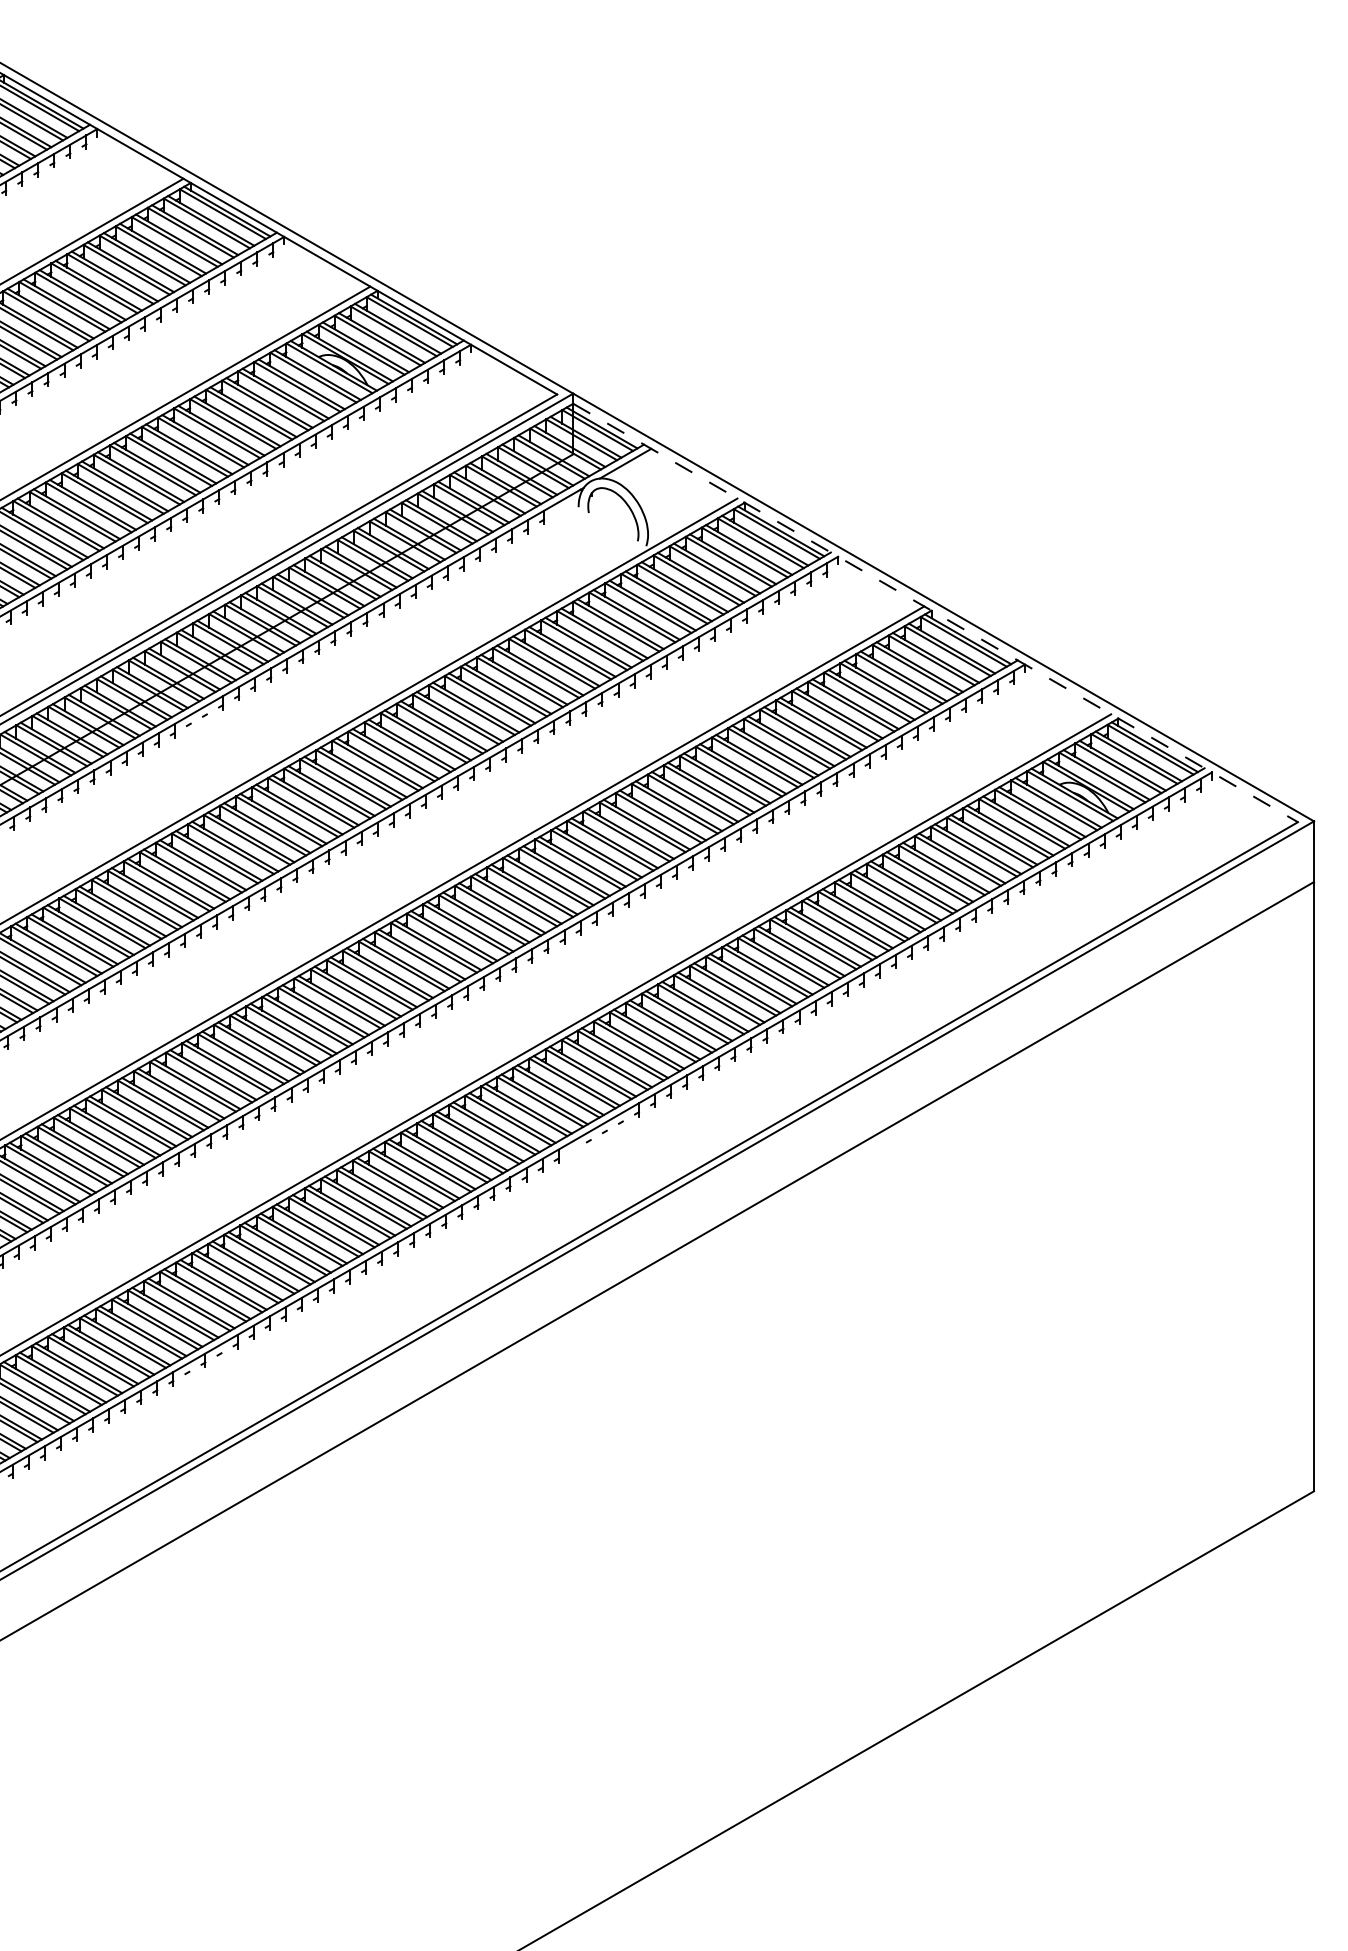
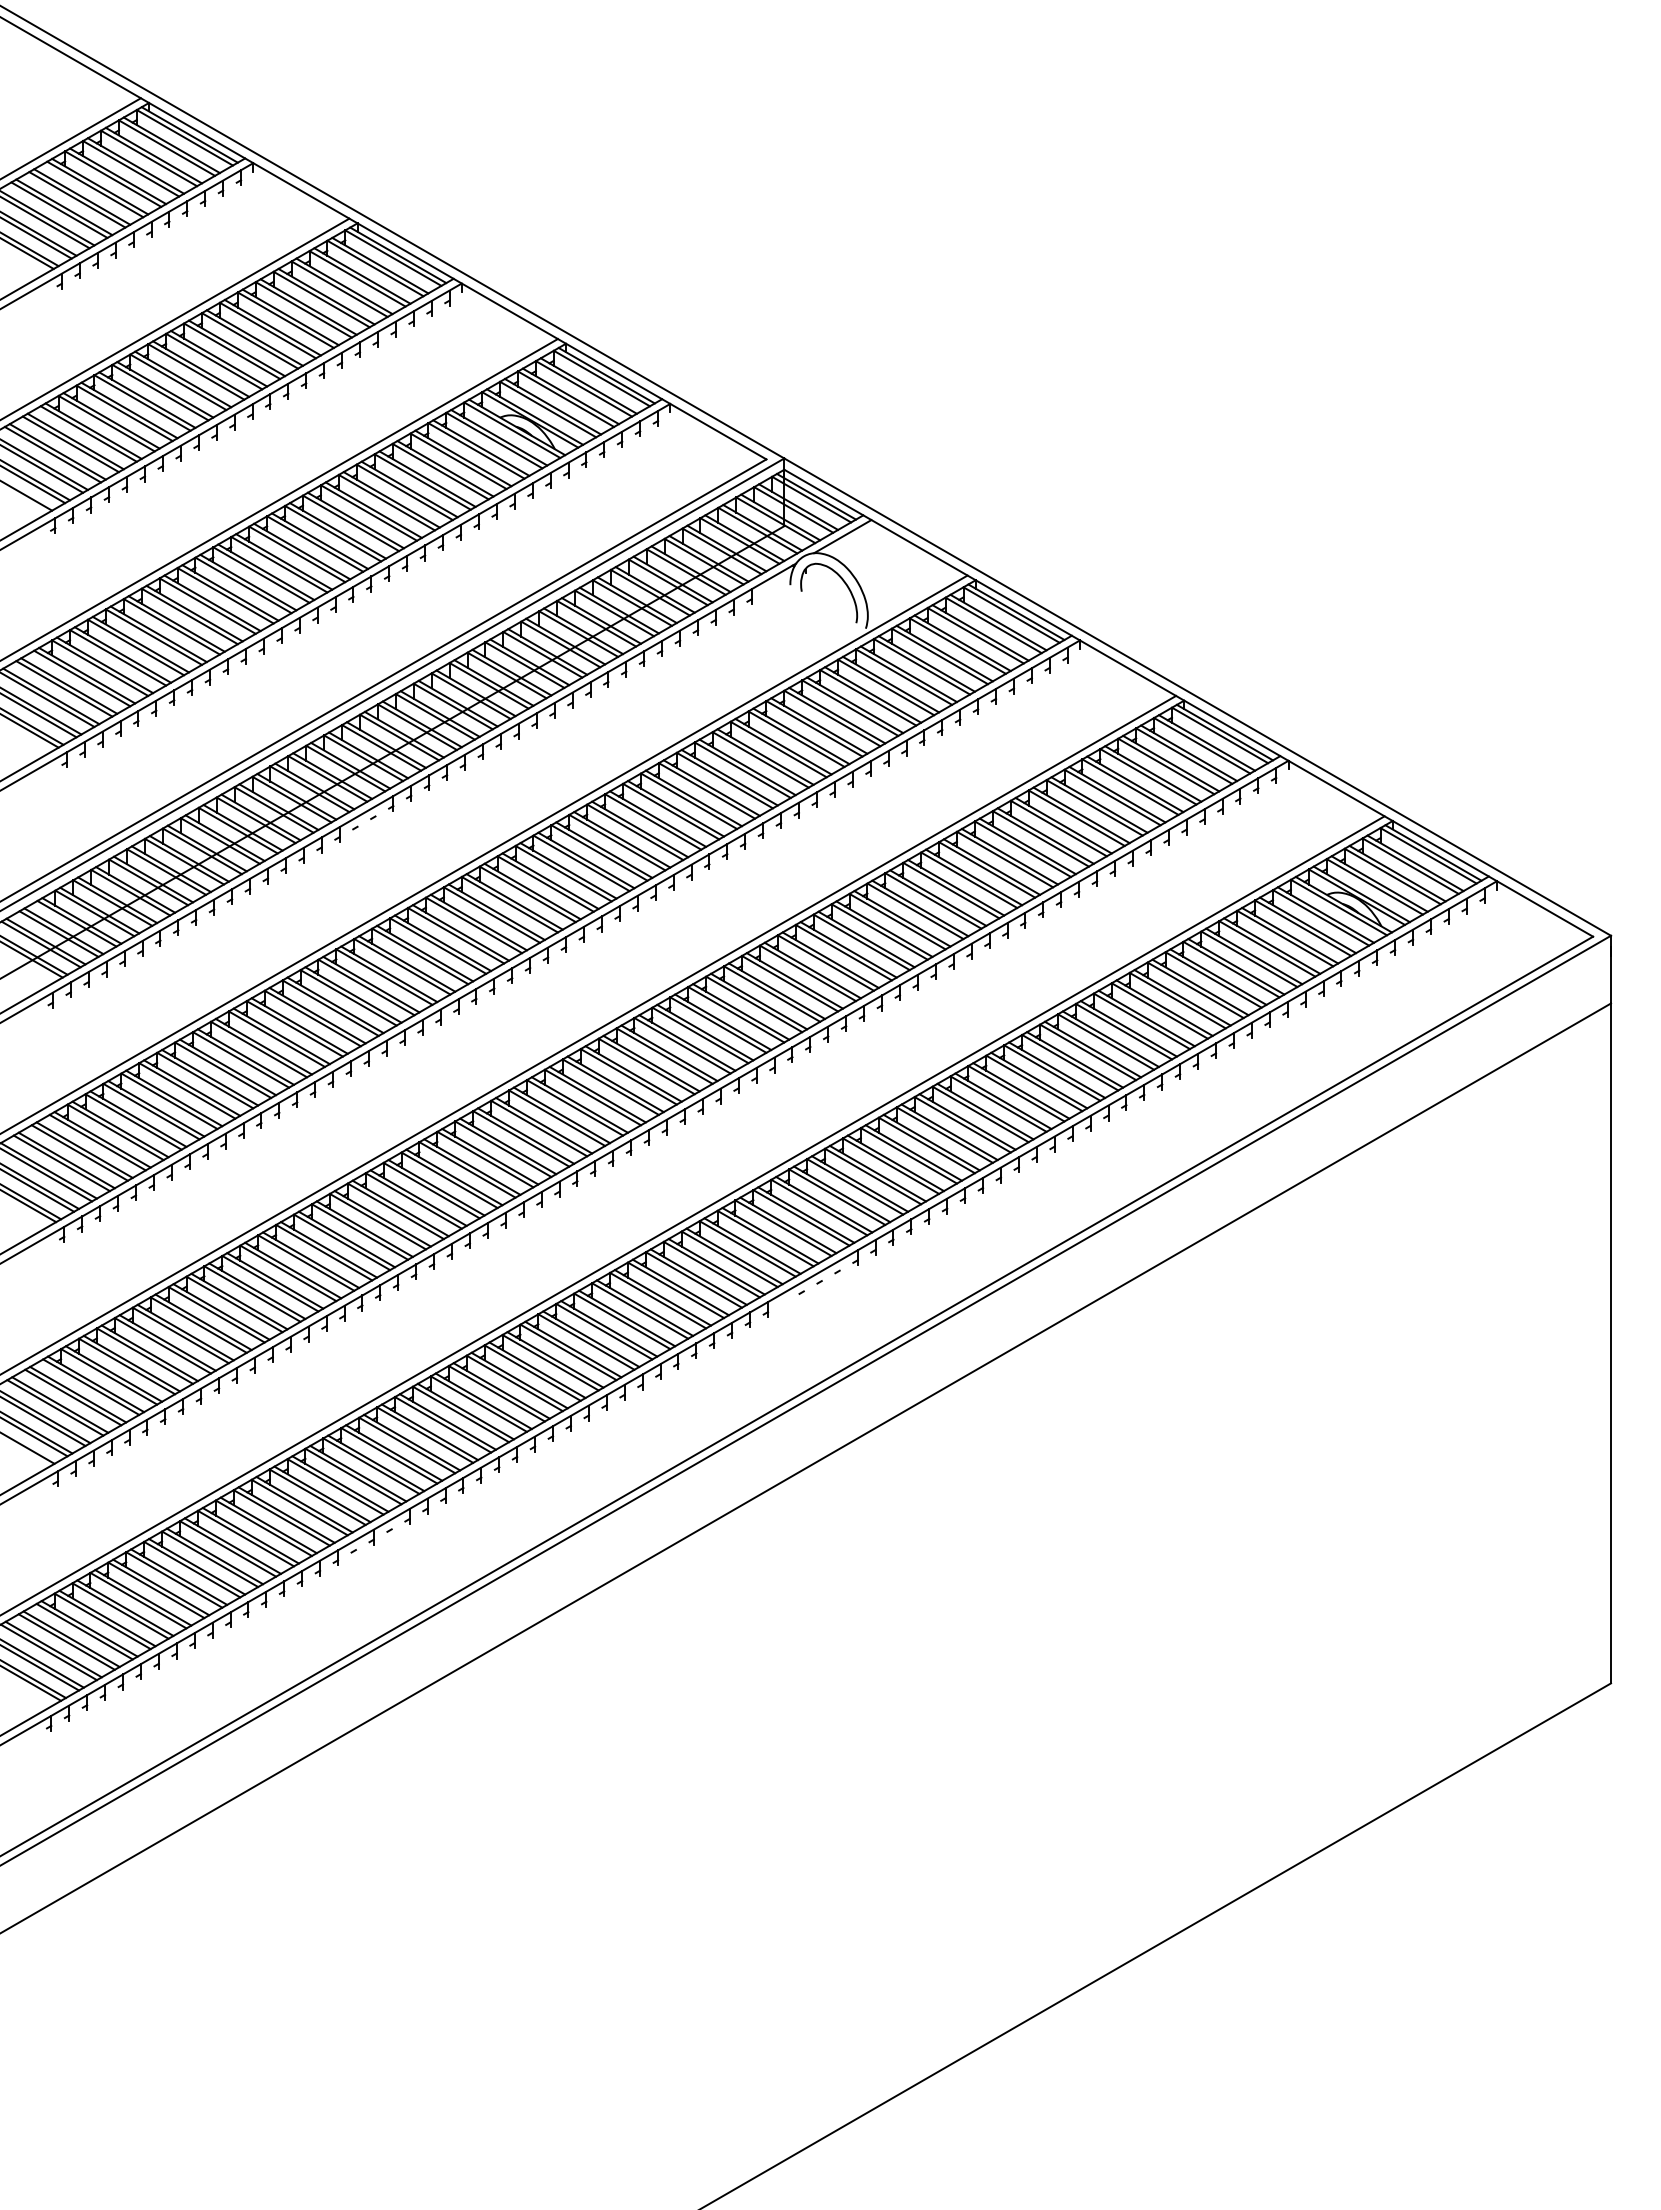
line: (935, 613) -> (1188, 703), dashed -> solid

